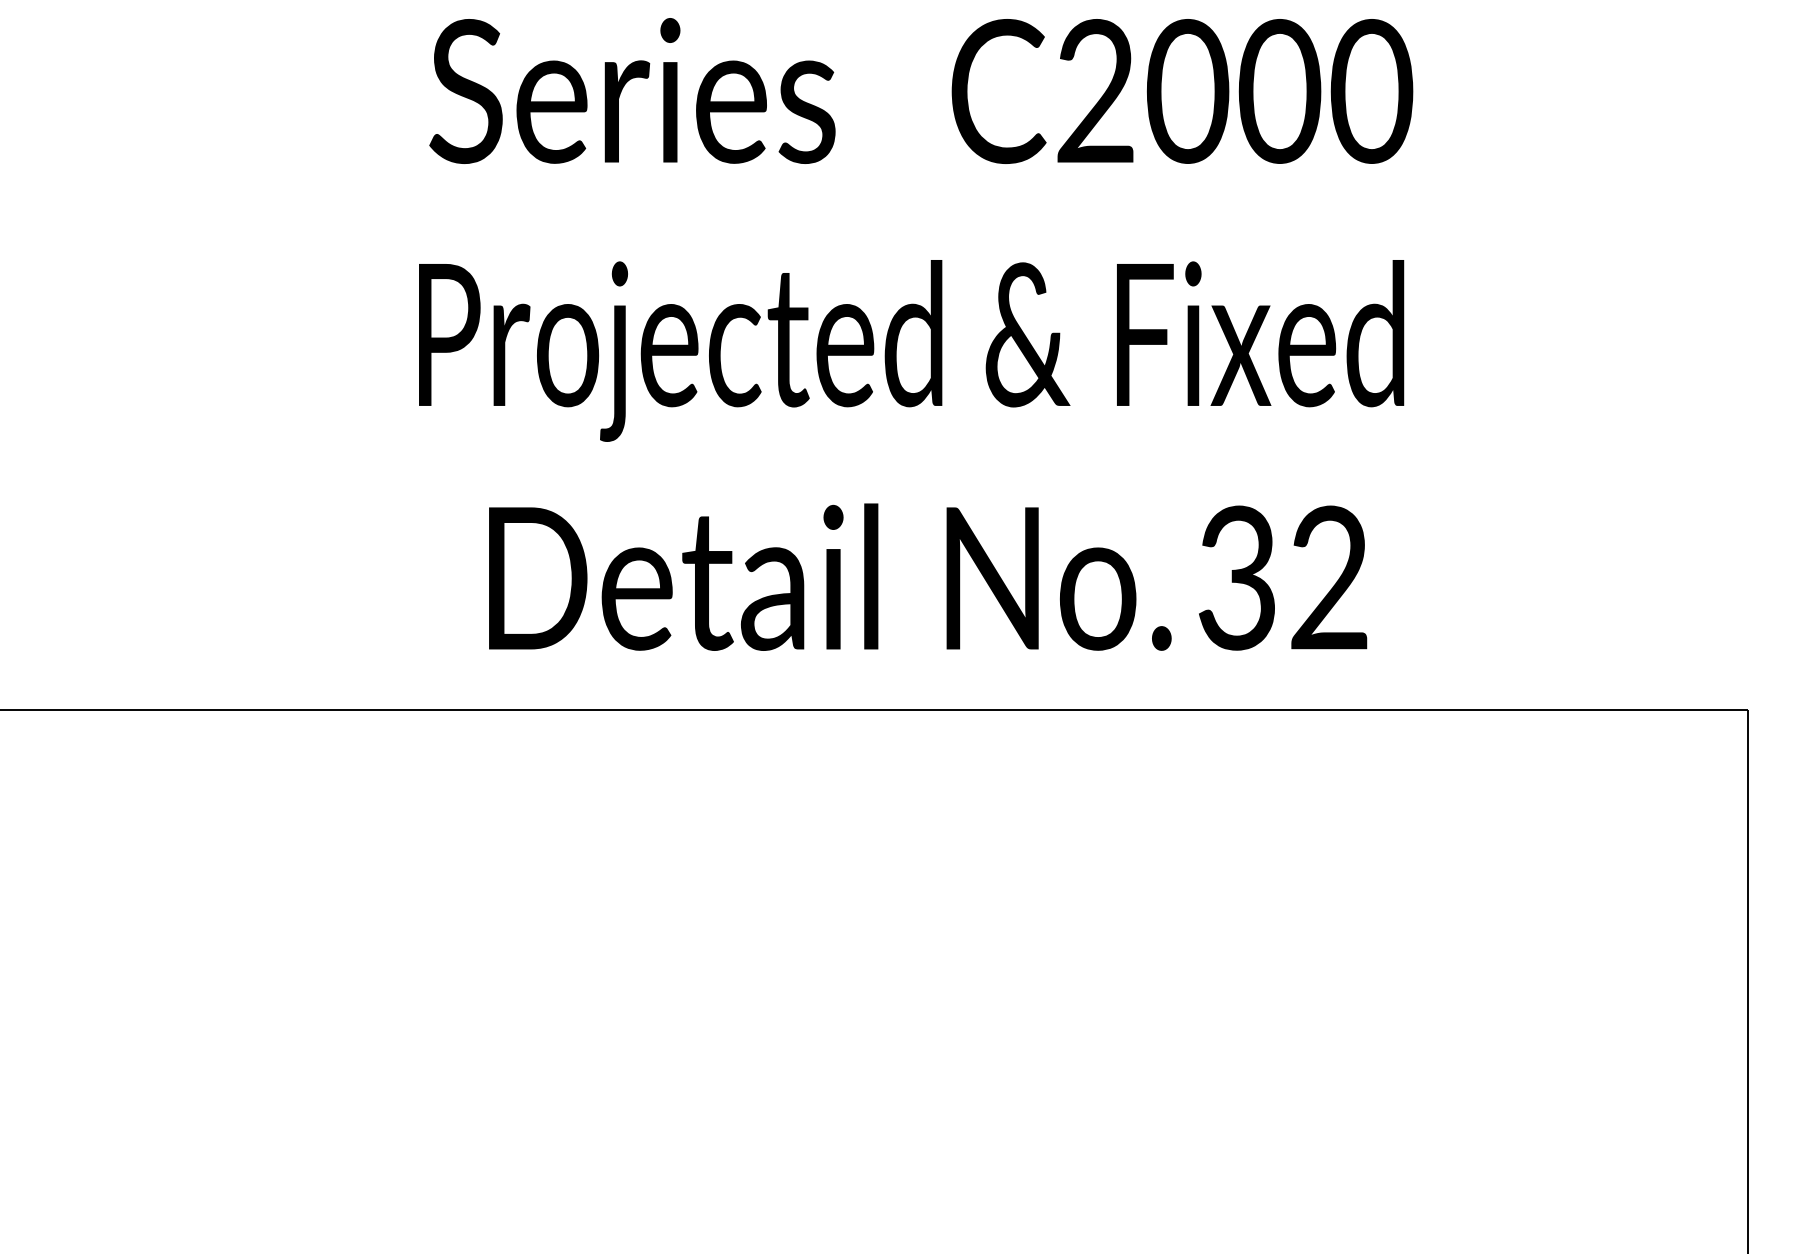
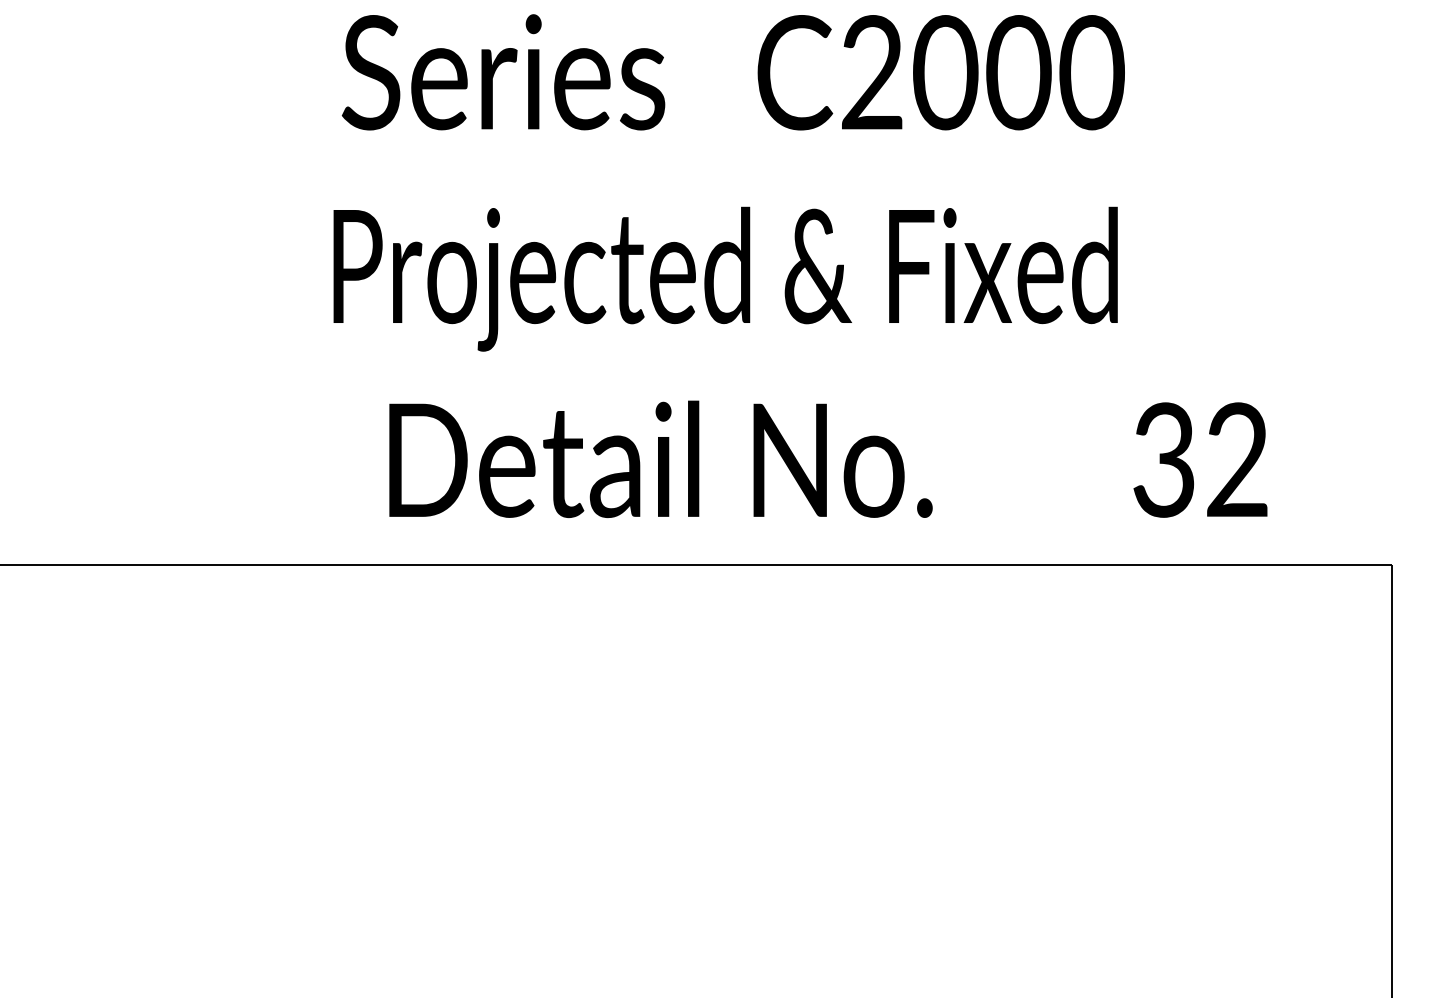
text: (1283, 577) -> (1200, 459), moved

